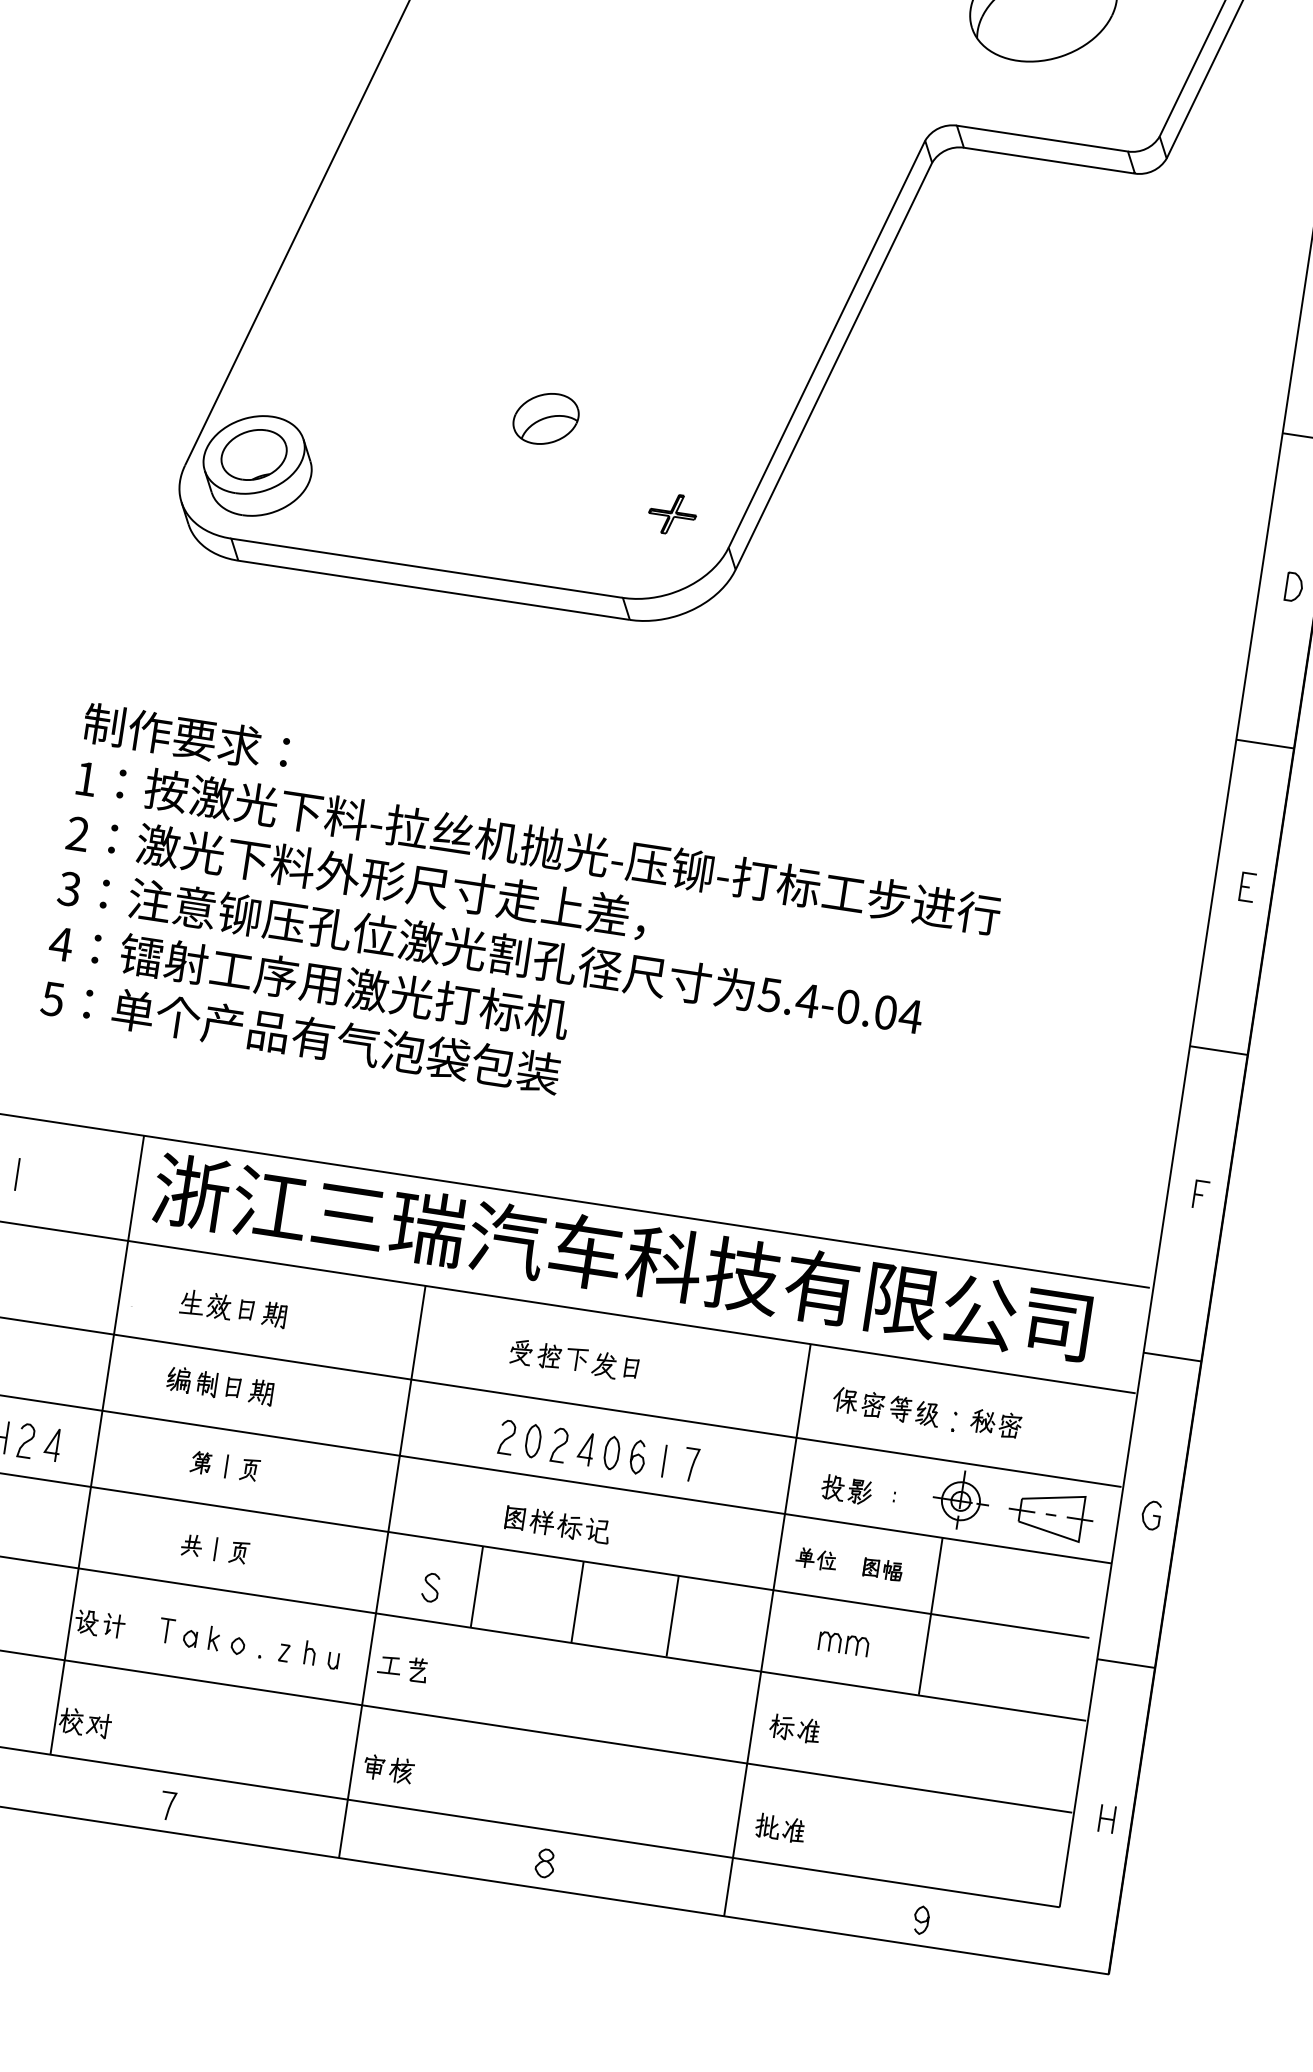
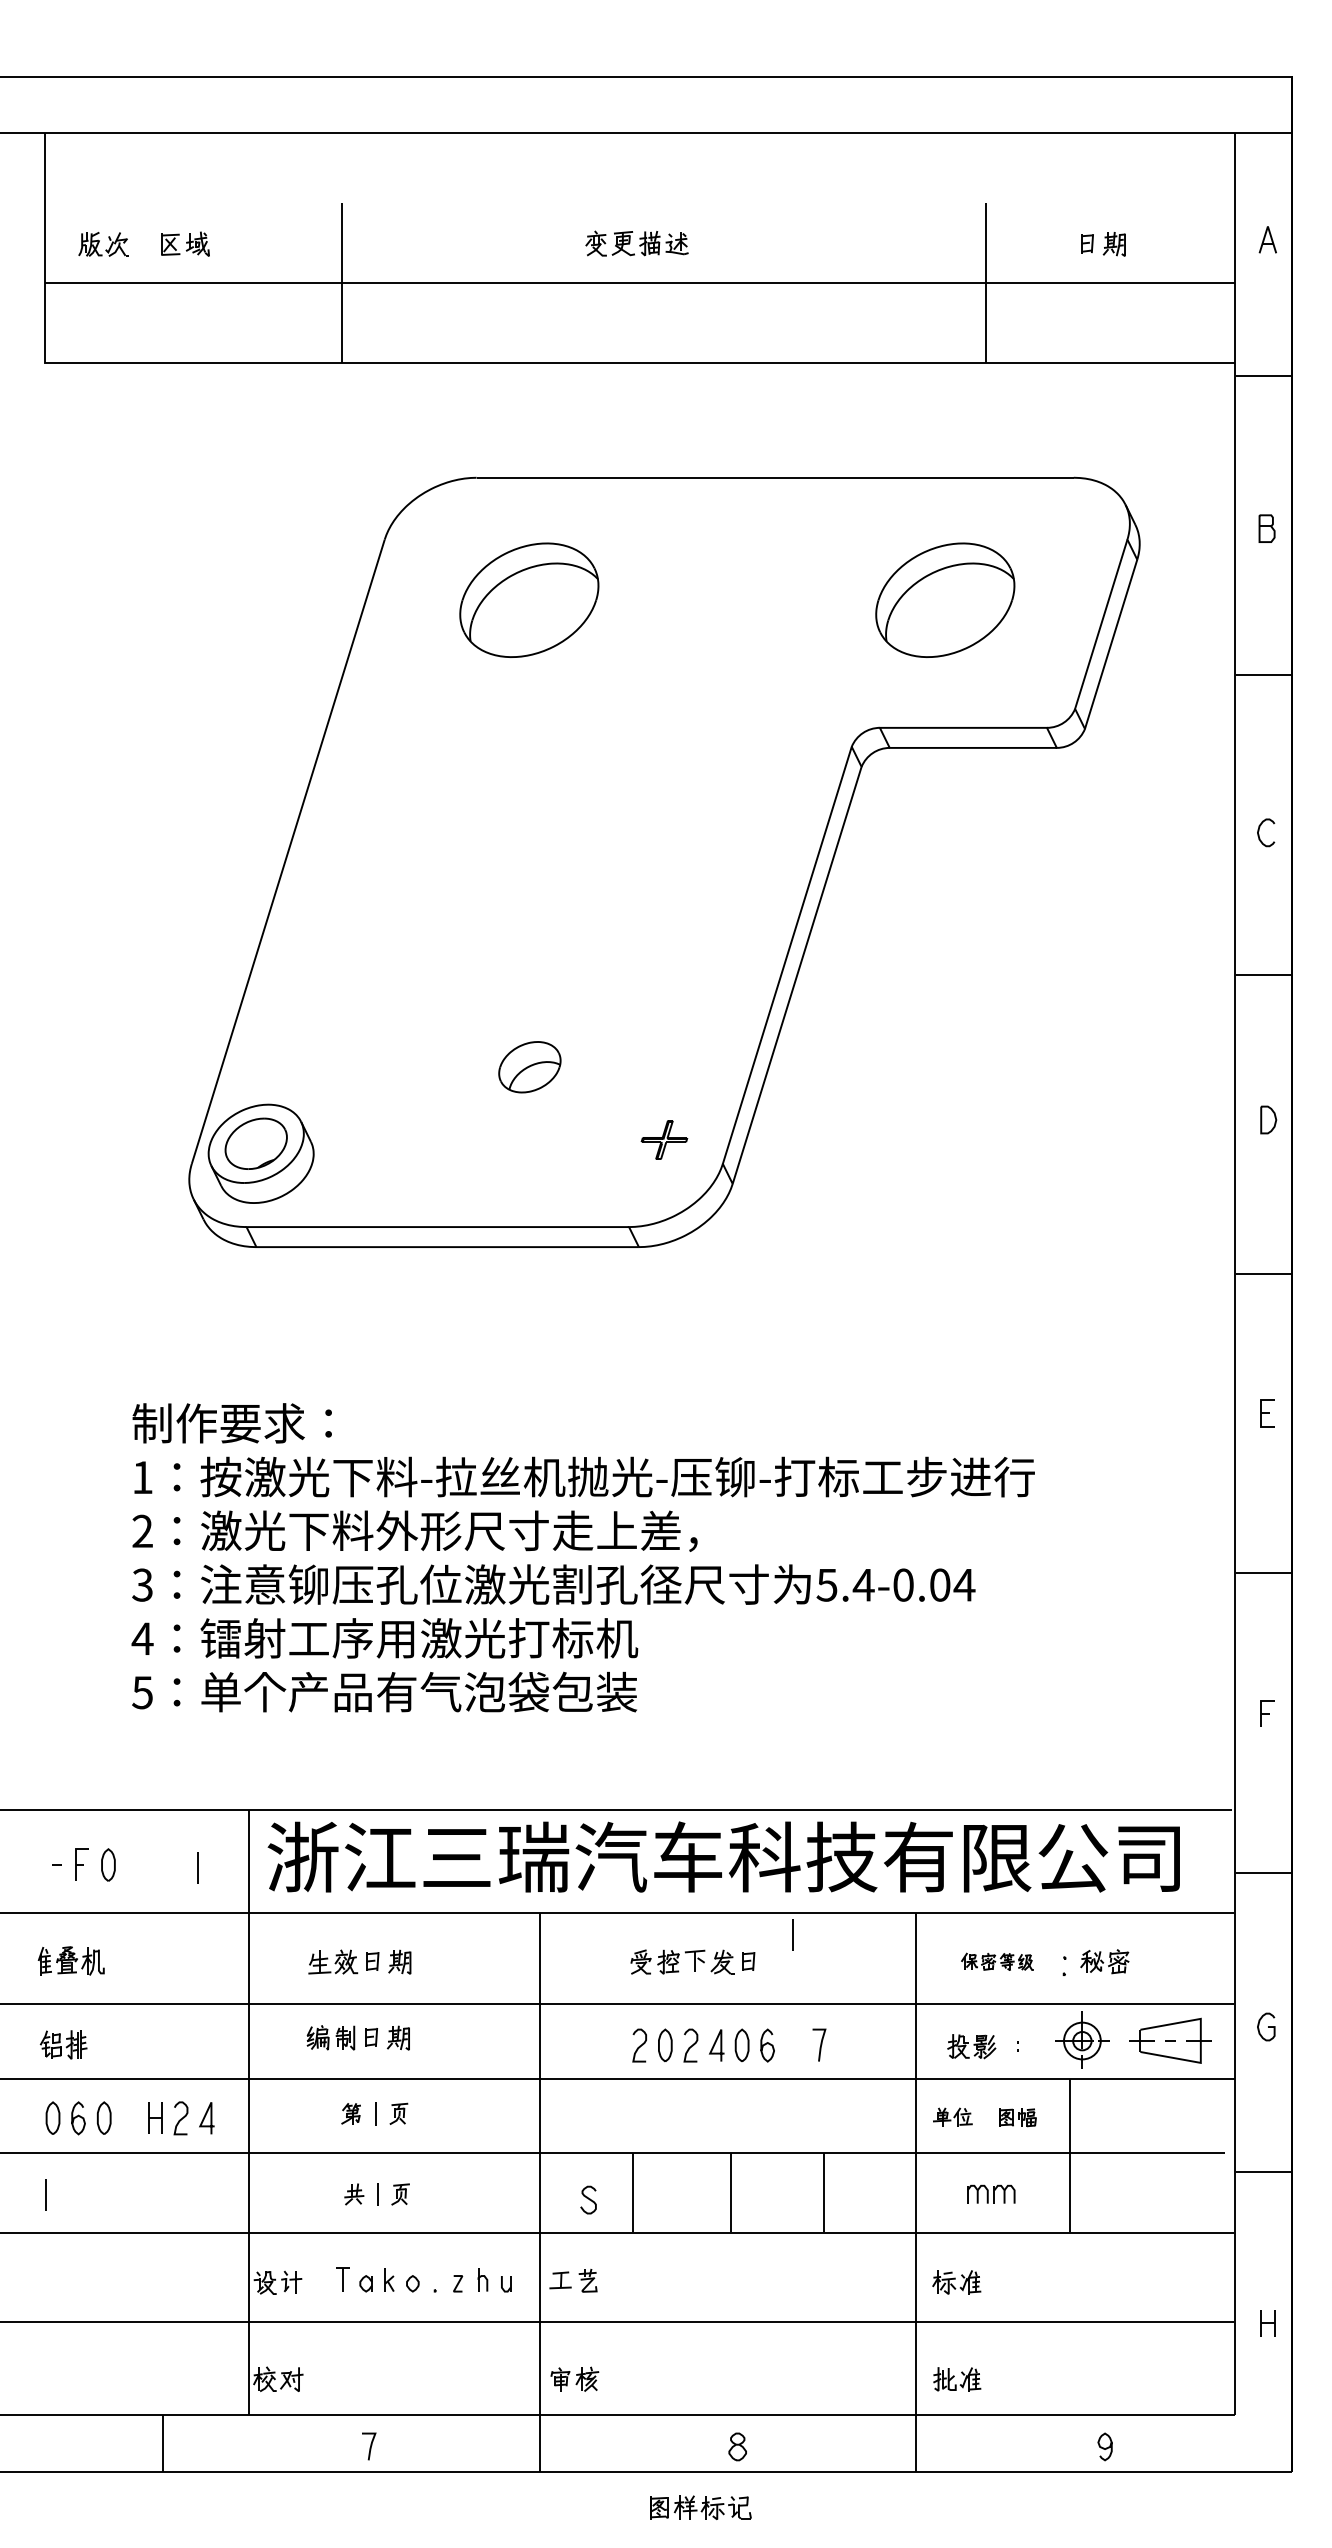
line: (16, 1173) -> (197, 1867), moved
part: (886, 1406) -> (997, 1961), size x0.7
line: (663, 1460) -> (792, 1934), moved
part: (557, 1524) -> (700, 2507), moved

